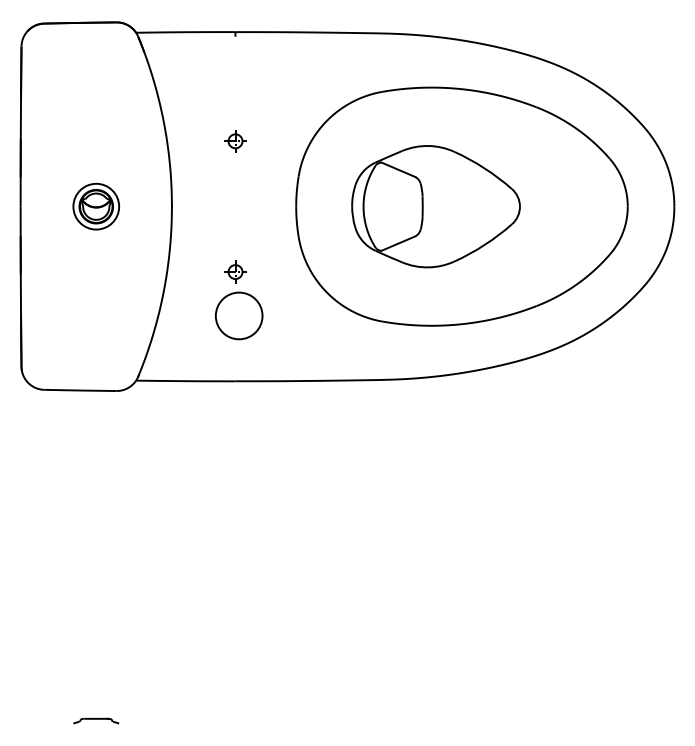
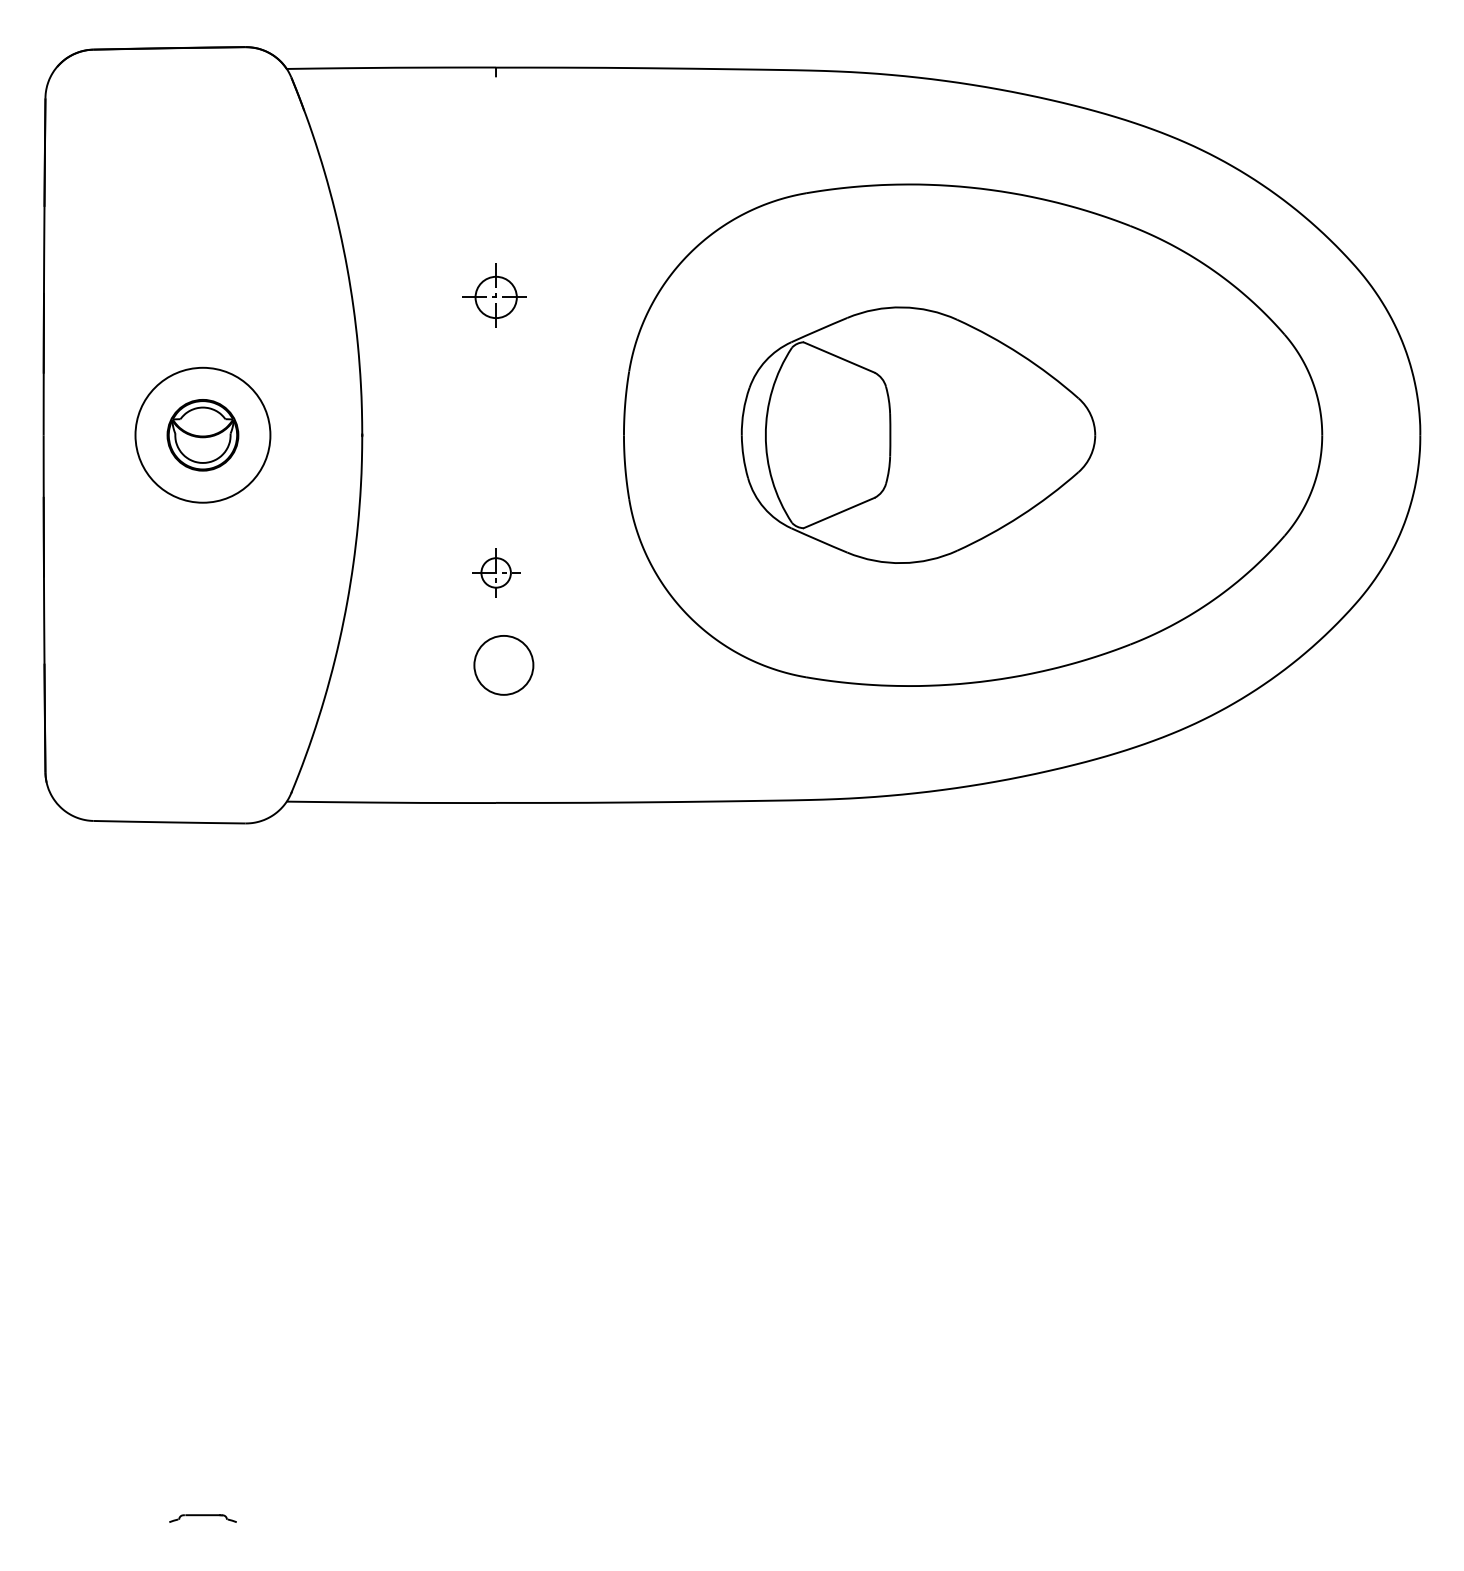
part: (235, 141) -> (496, 297), size x1.4
circle: (96, 206) -> (203, 434), size x1.4
circle: (238, 315) -> (502, 664), size x0.6
part: (96, 720) -> (203, 1517), size x0.7

